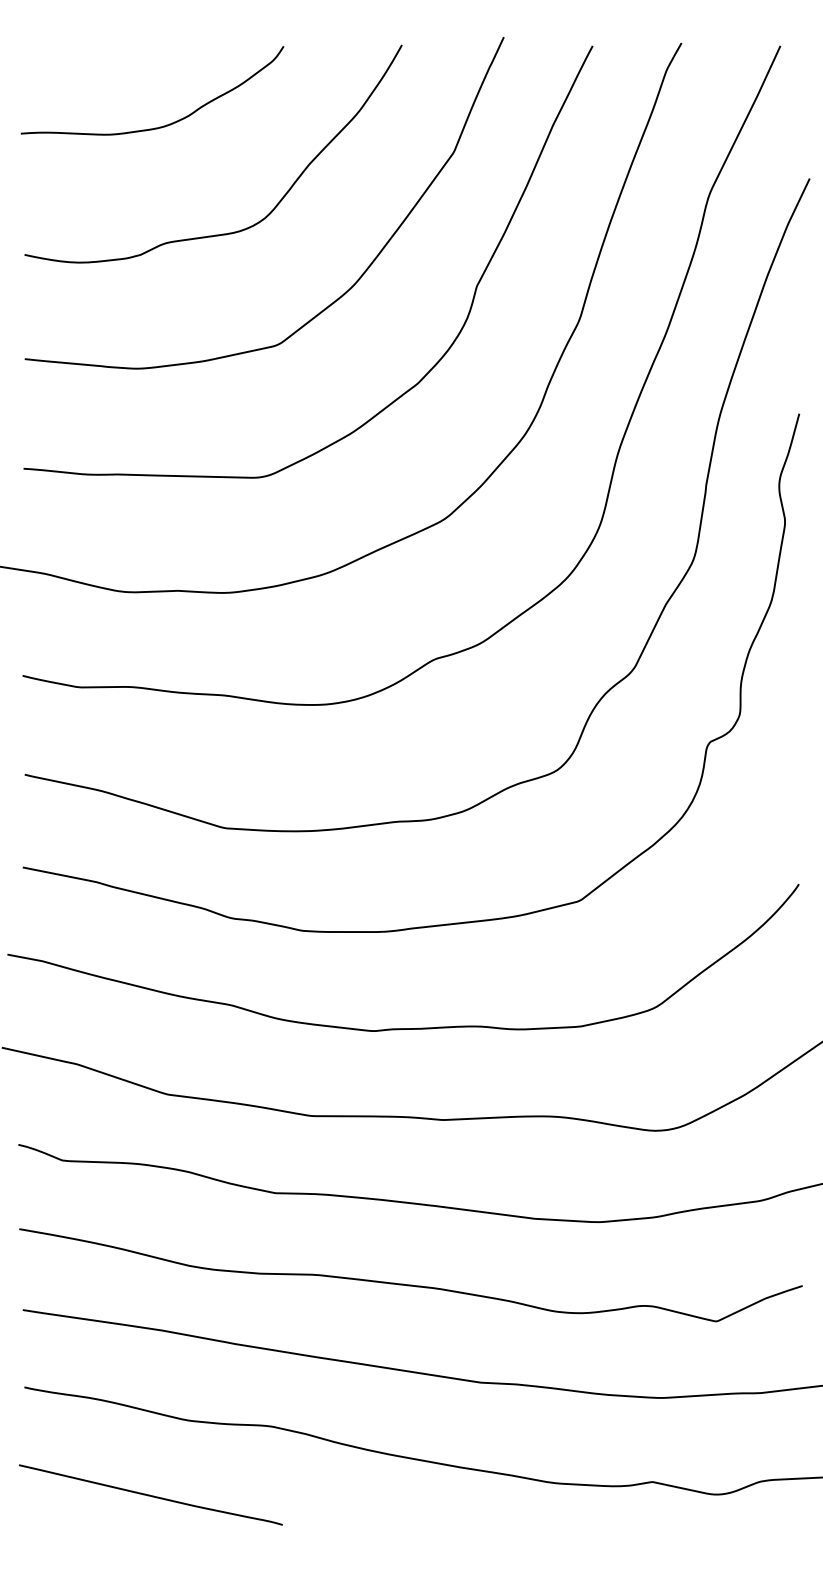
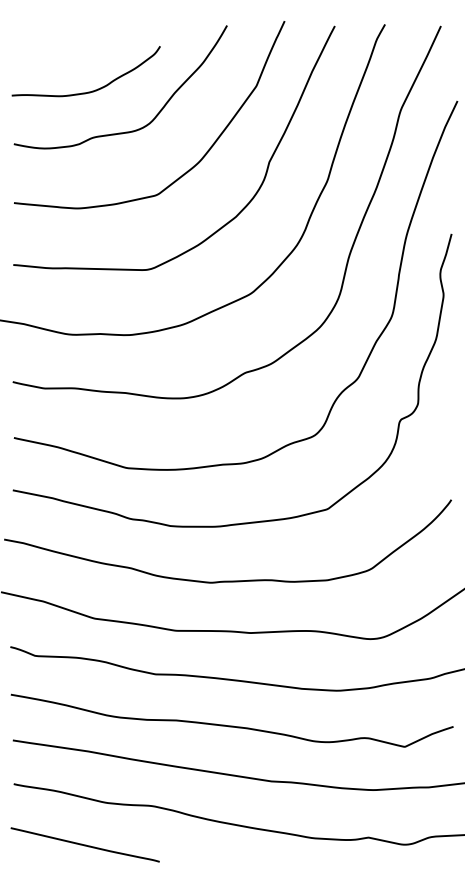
curve: (156, 126) -> (88, 91), moved

